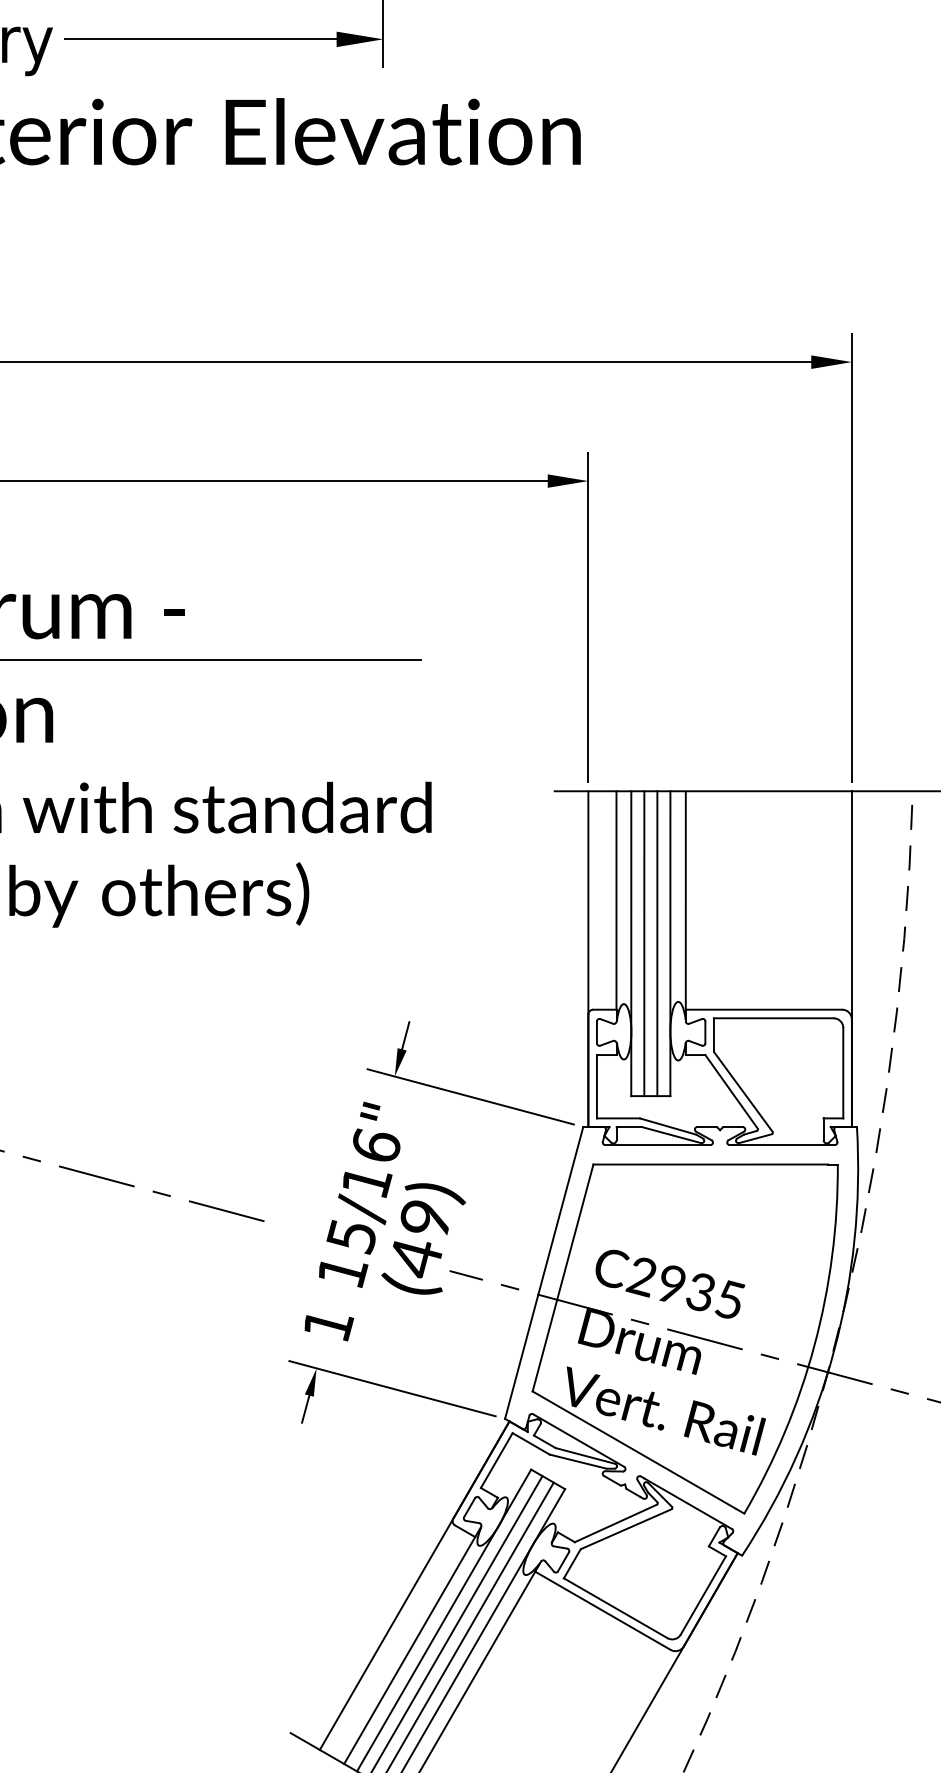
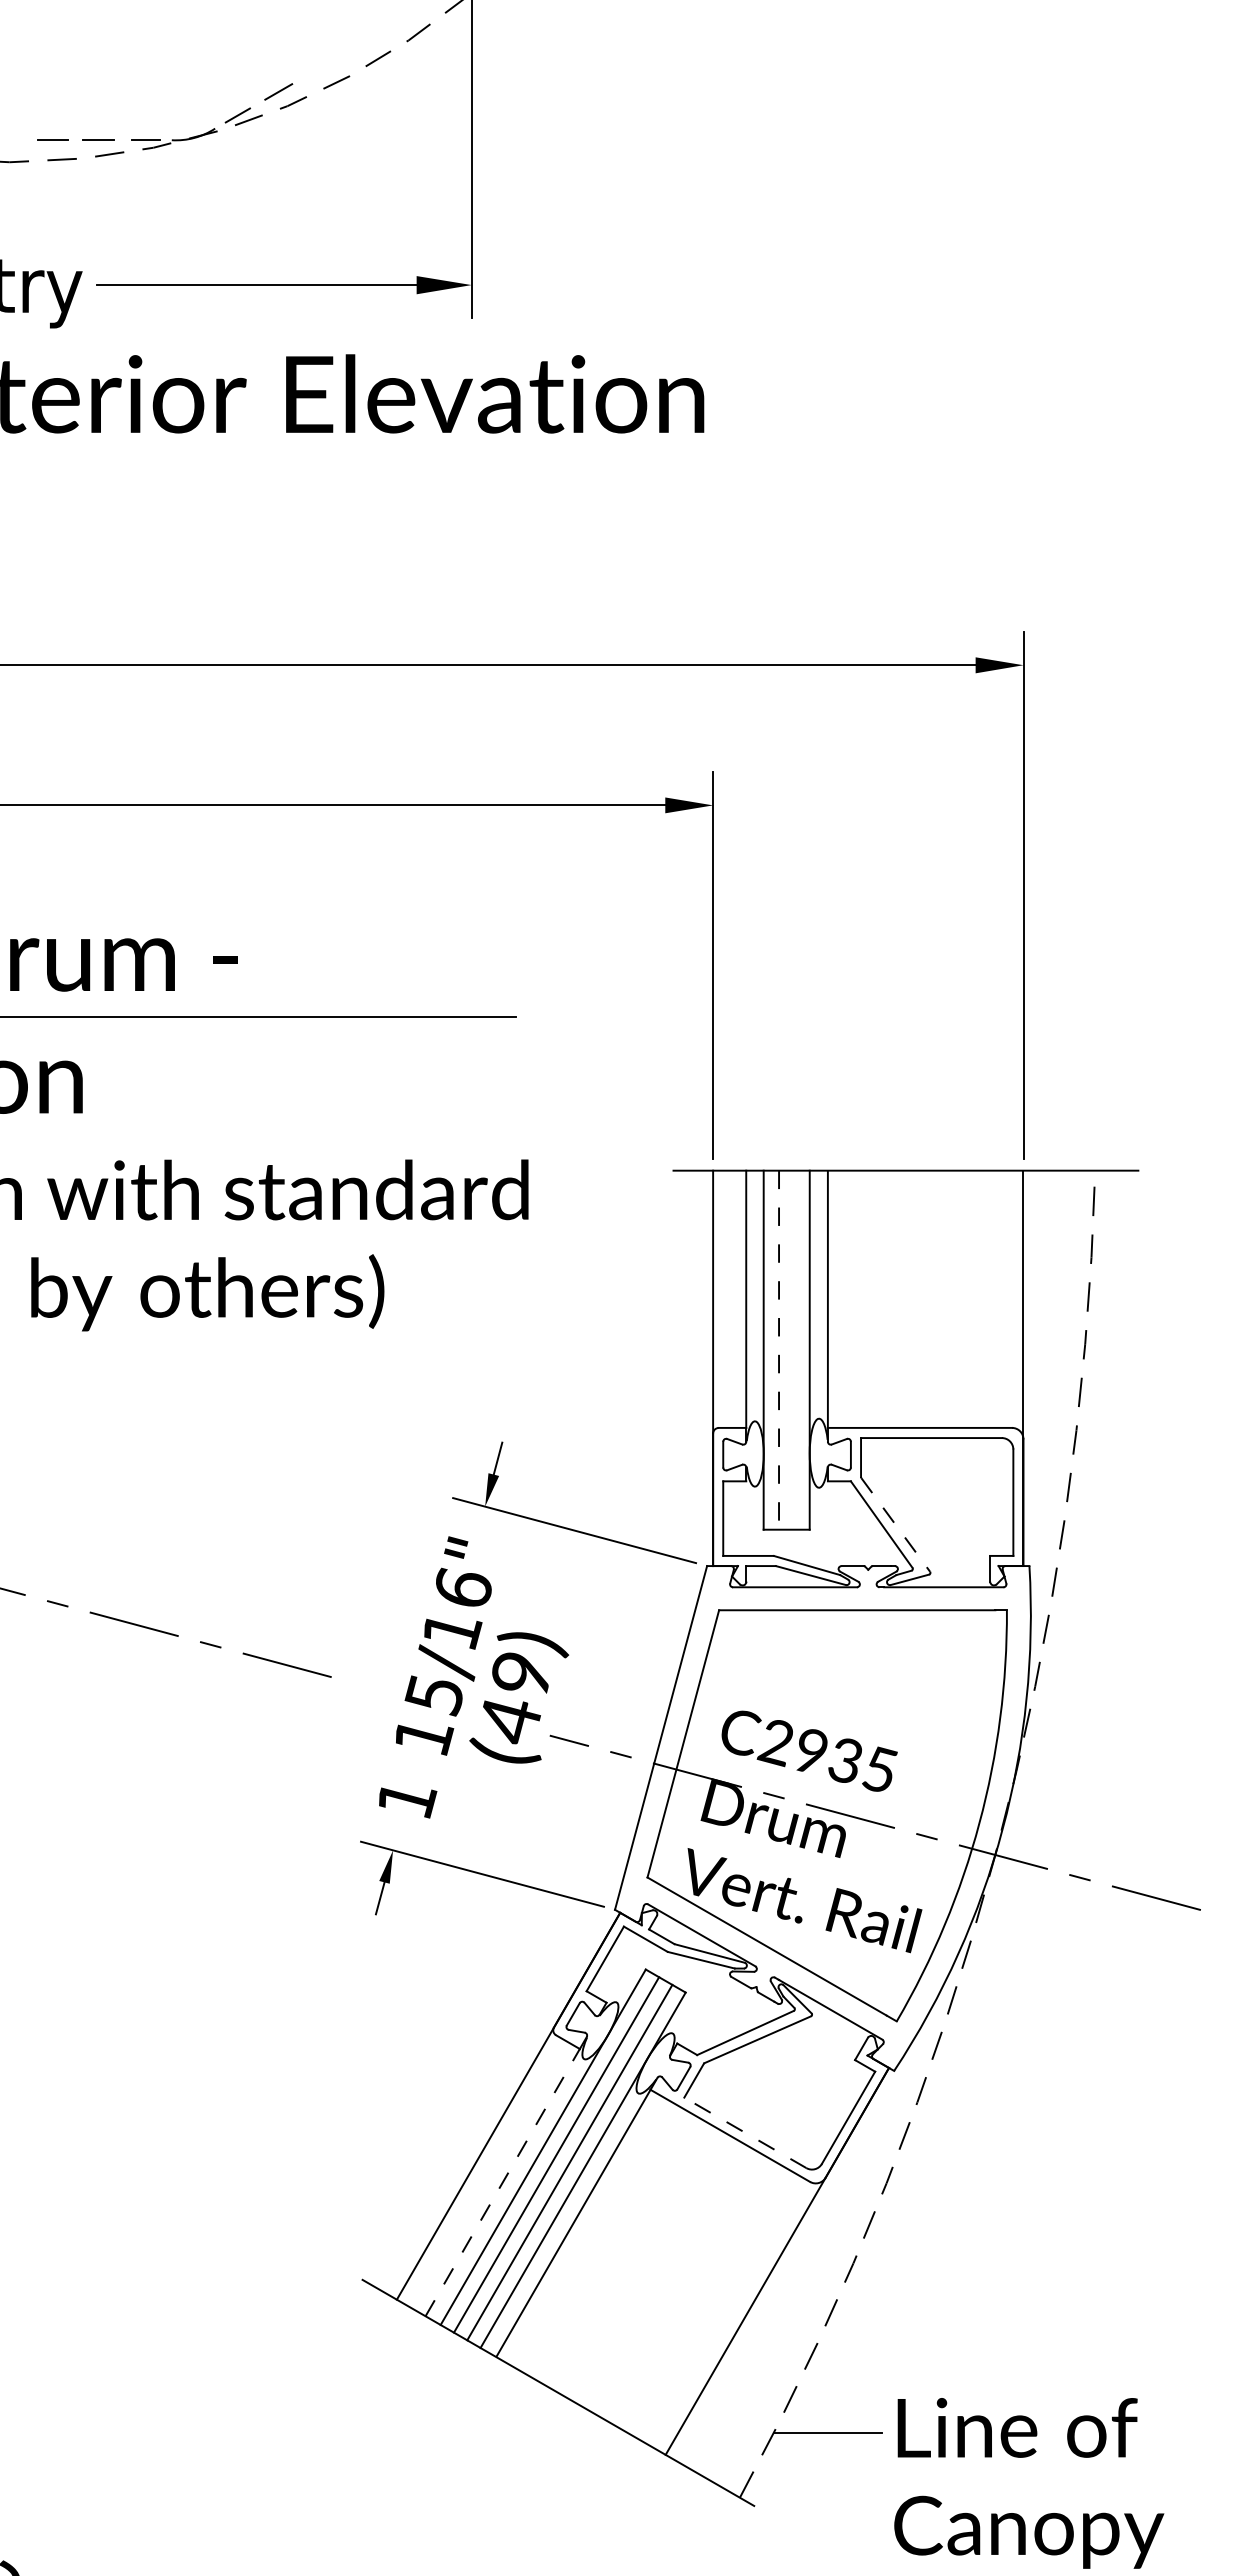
line: (644, 943) -> (779, 1350), solid -> dashed
line: (657, 943) -> (794, 1349), removed
line: (744, 1092) -> (896, 1525), solid -> dashed
line: (615, 1607) -> (744, 2132), solid -> dashed
line: (409, 1650) -> (502, 2182), solid -> dashed

